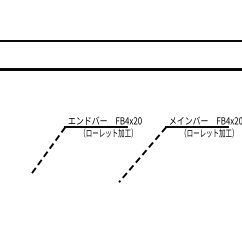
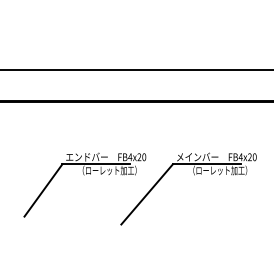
line: (47, 151) -> (43, 190), dashed -> solid
line: (142, 154) -> (147, 194), dashed -> solid

